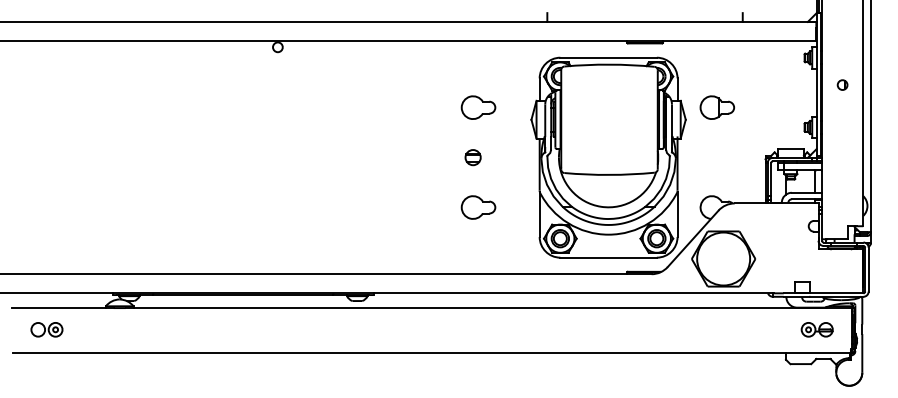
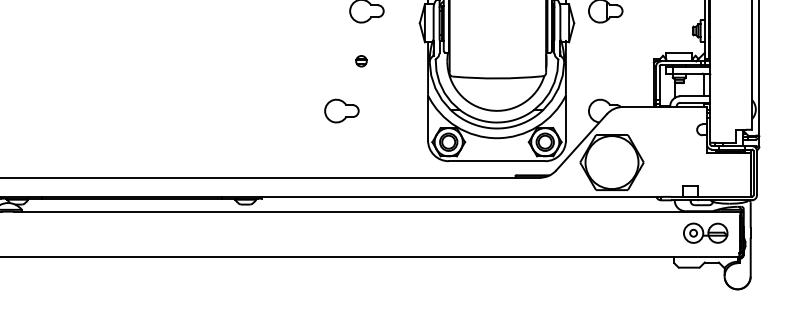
part: (472, 157) -> (360, 61), size x0.7
part: (478, 207) -> (341, 111), moved
part: (816, 329) -> (704, 233), size x1.4

